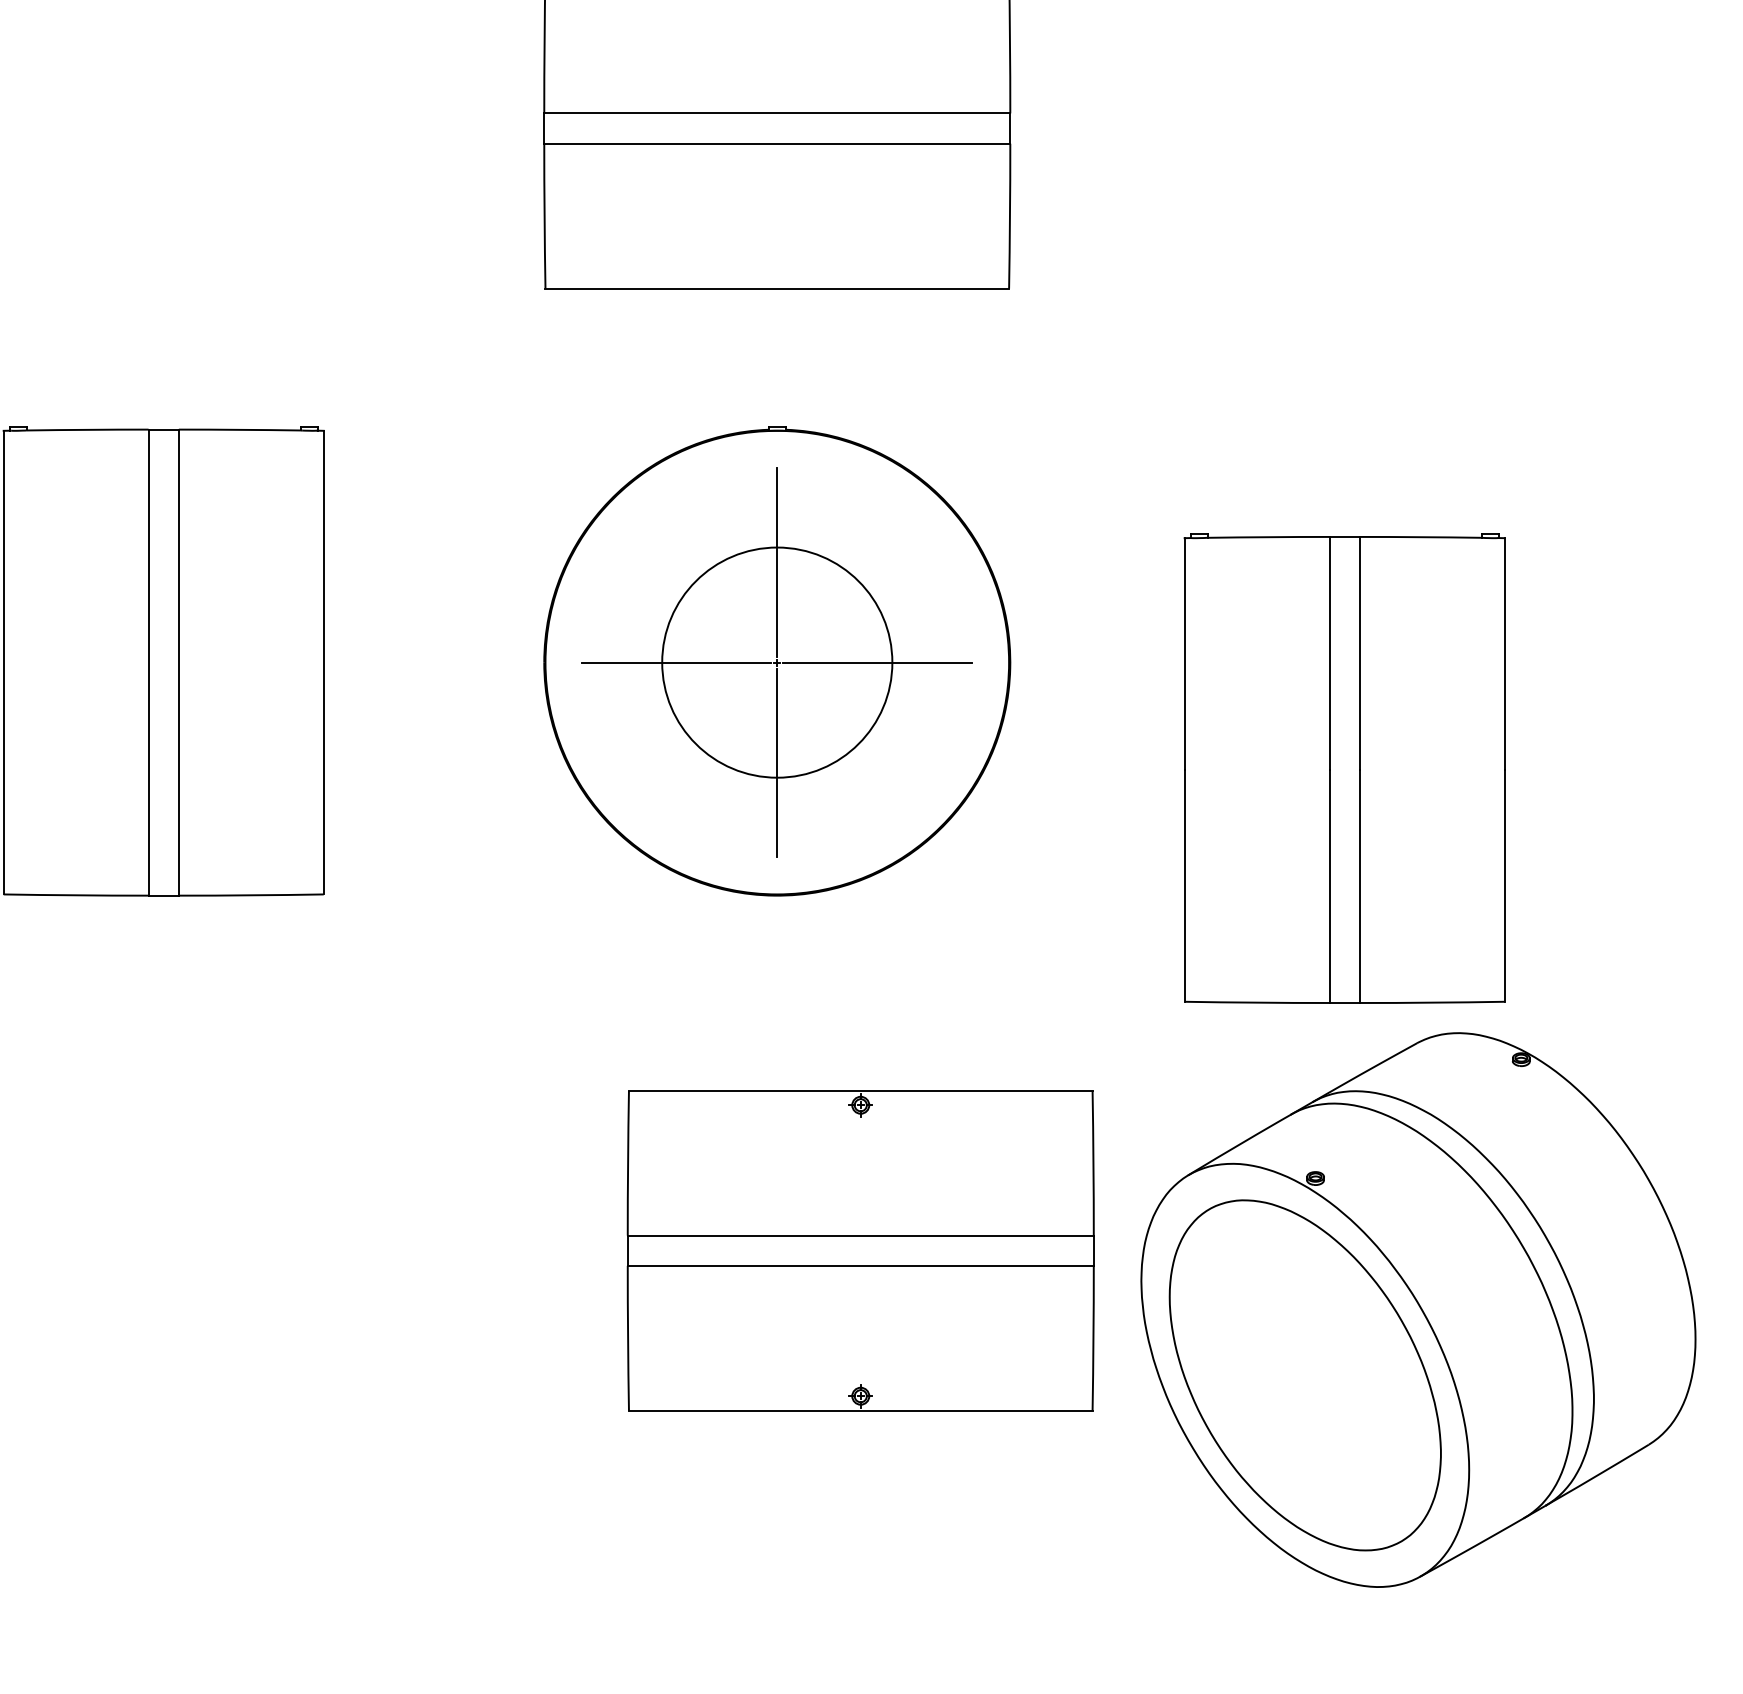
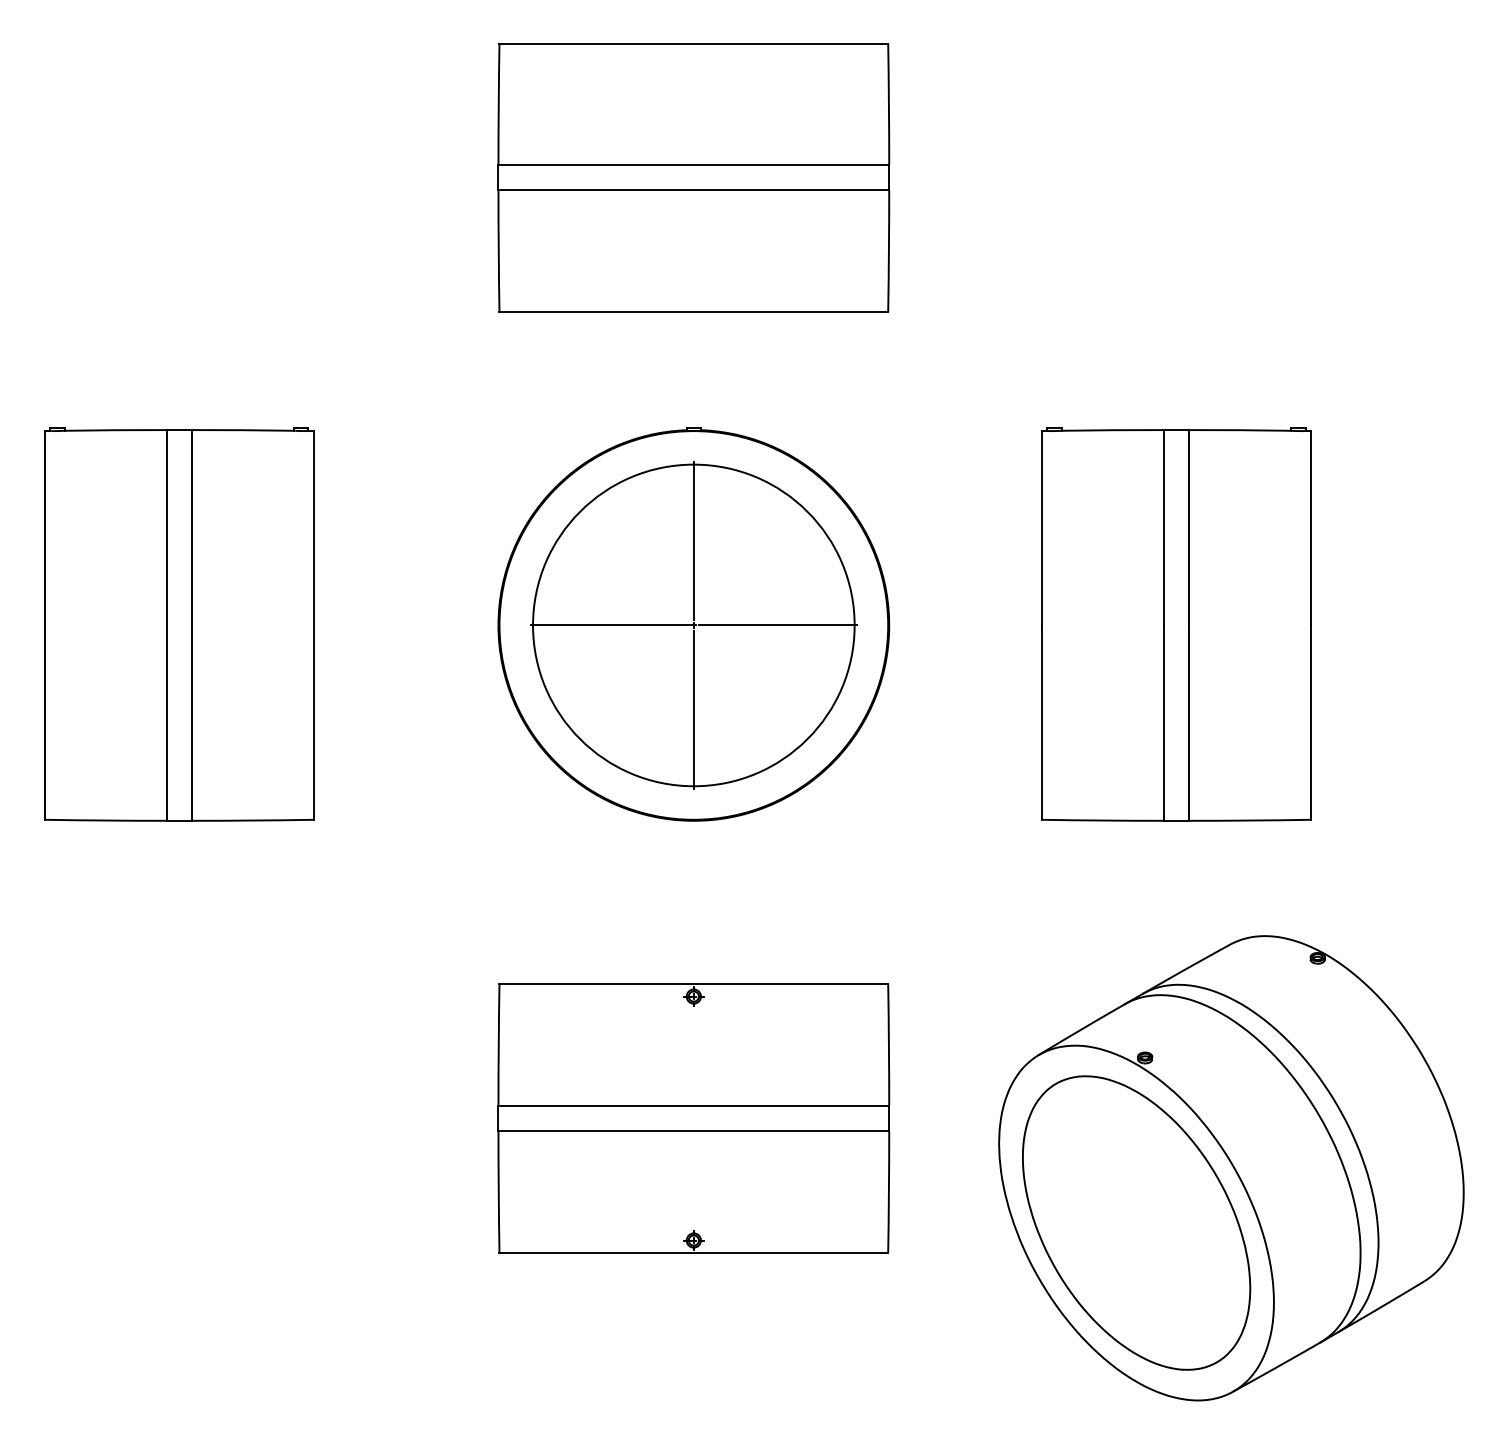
circle: (776, 662) -> (693, 625), size x1.67
part: (1344, 768) -> (1176, 624), moved
part: (860, 1250) -> (693, 1118), moved

